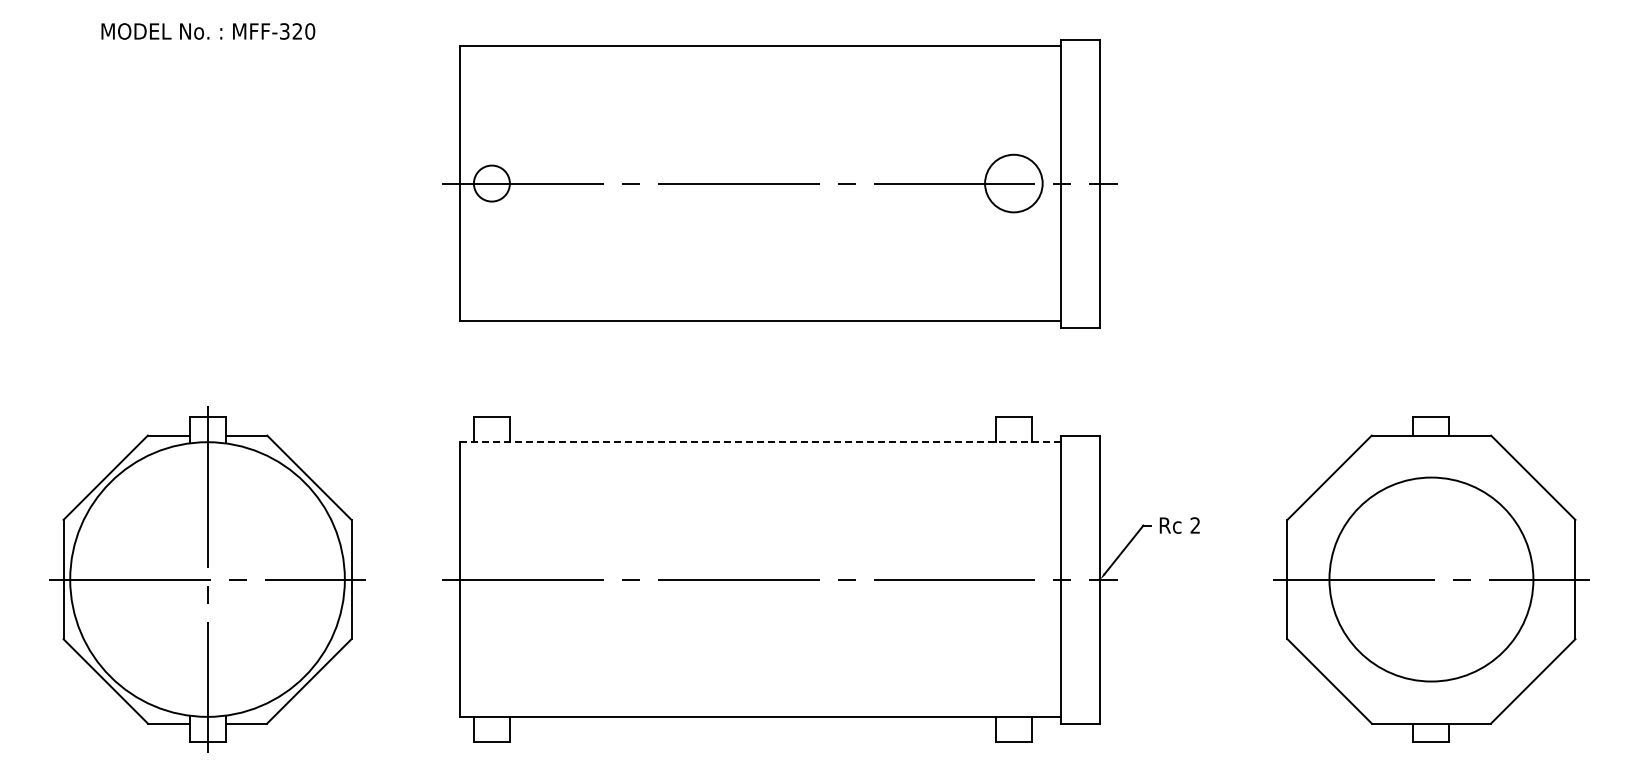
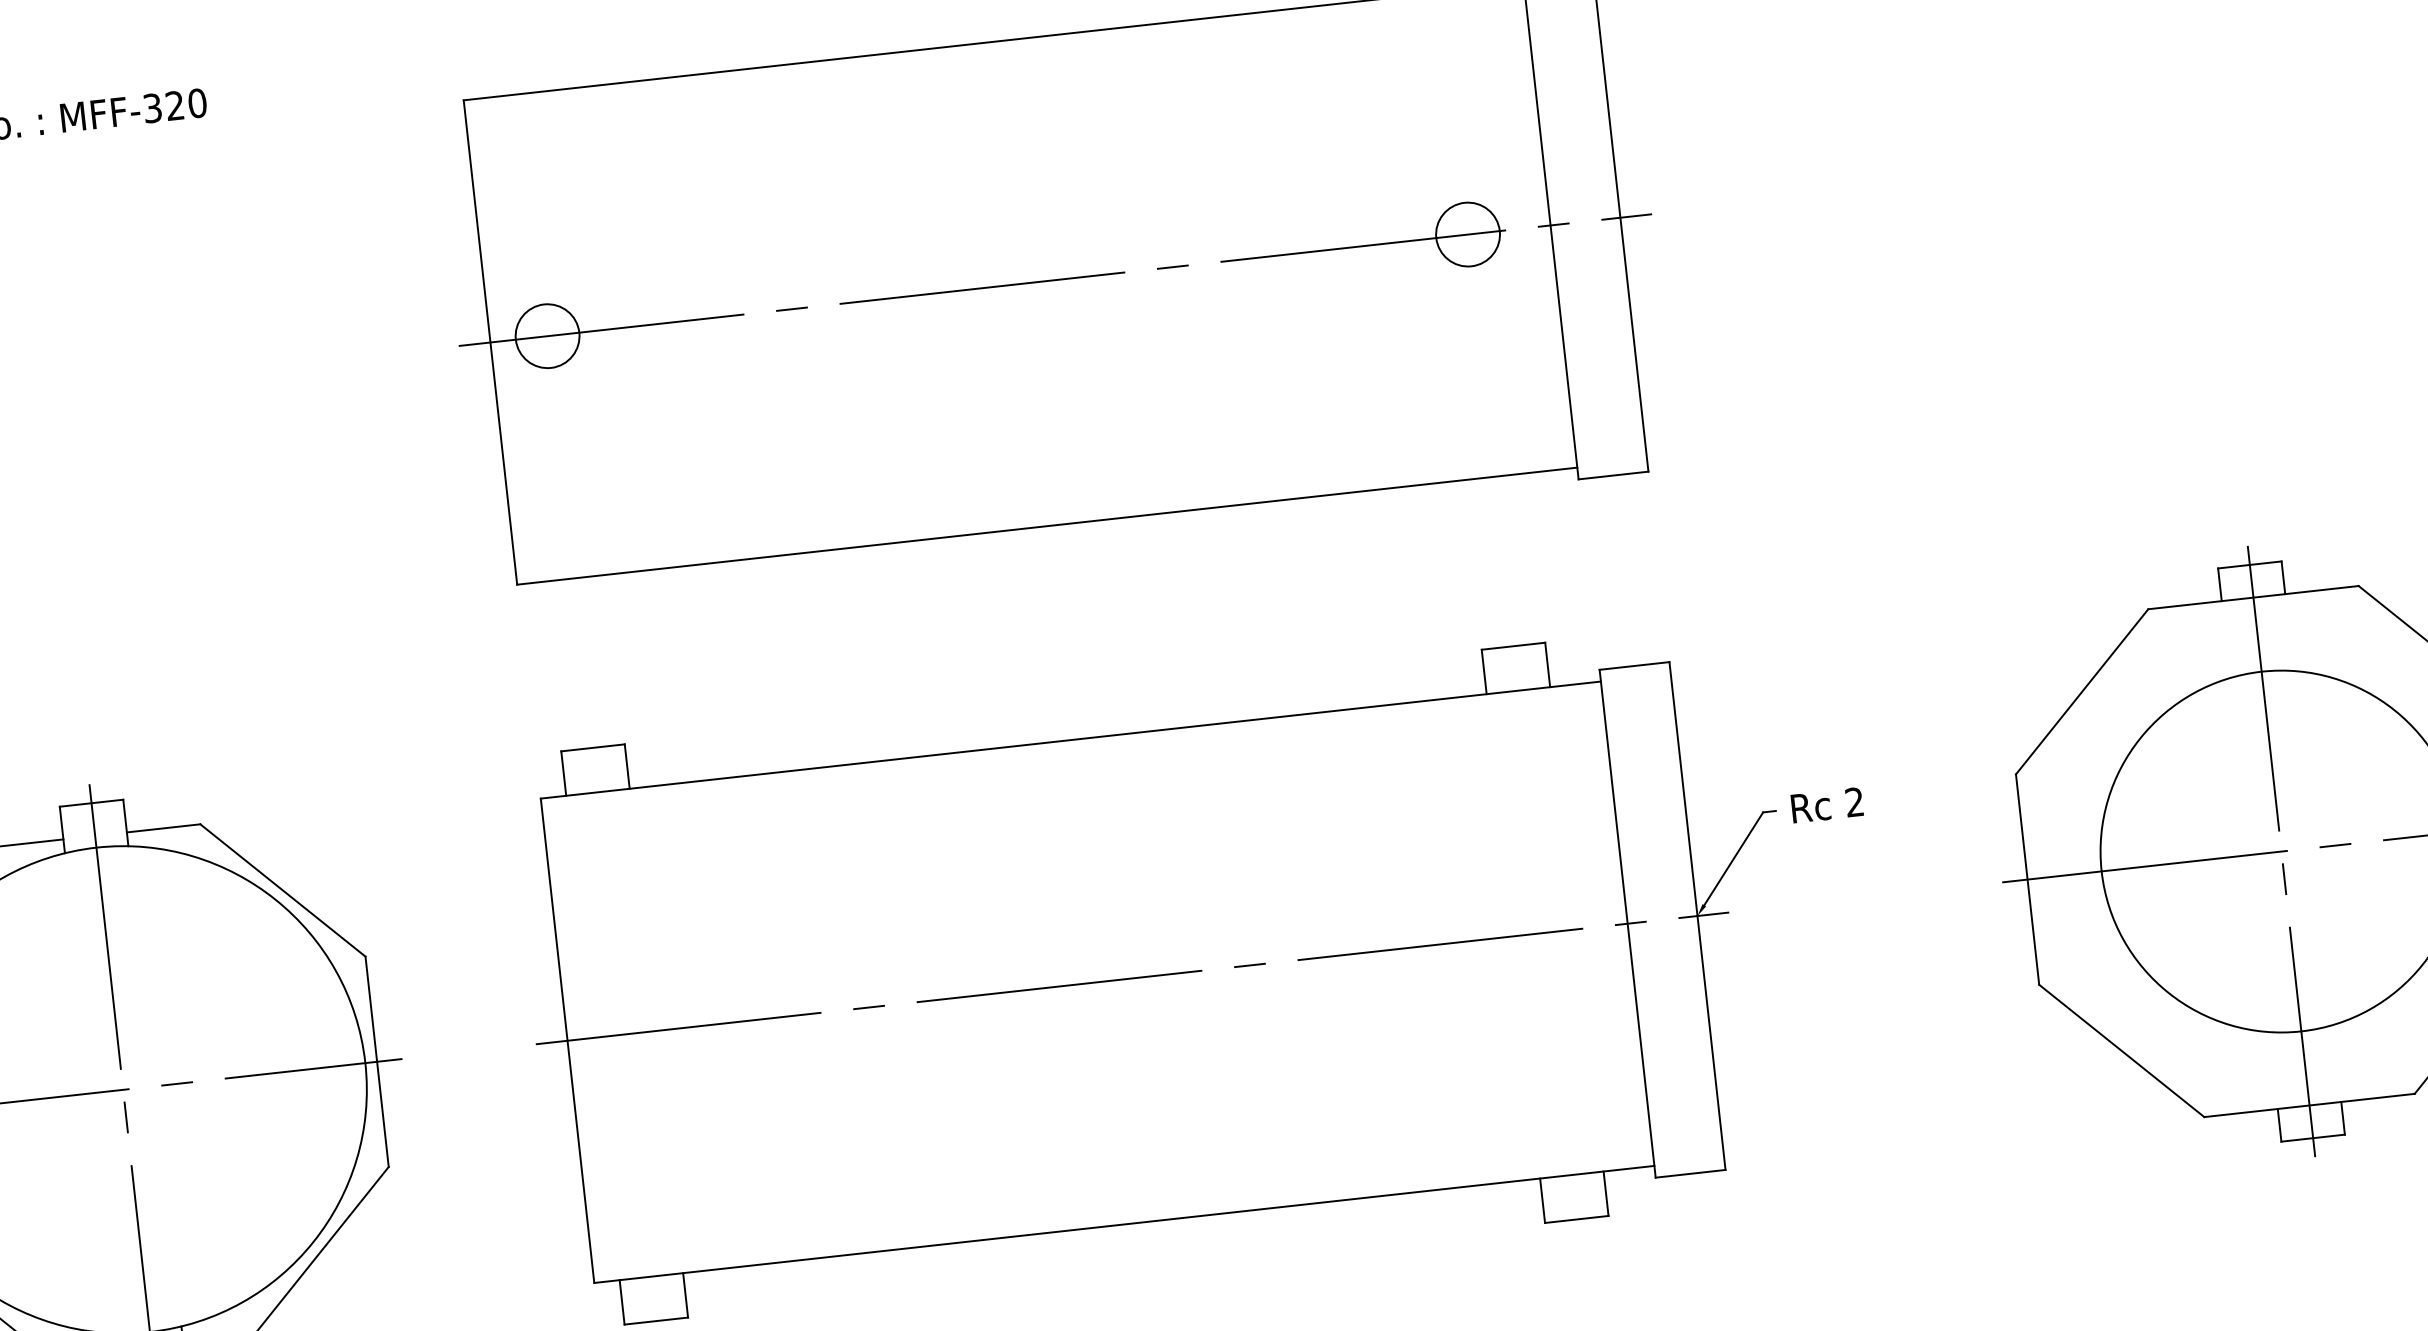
circle: (1013, 183) -> (1467, 234), size x0.62
line: (760, 442) -> (1071, 740), dashed -> solid
line: (1431, 579) -> (2281, 851), added

